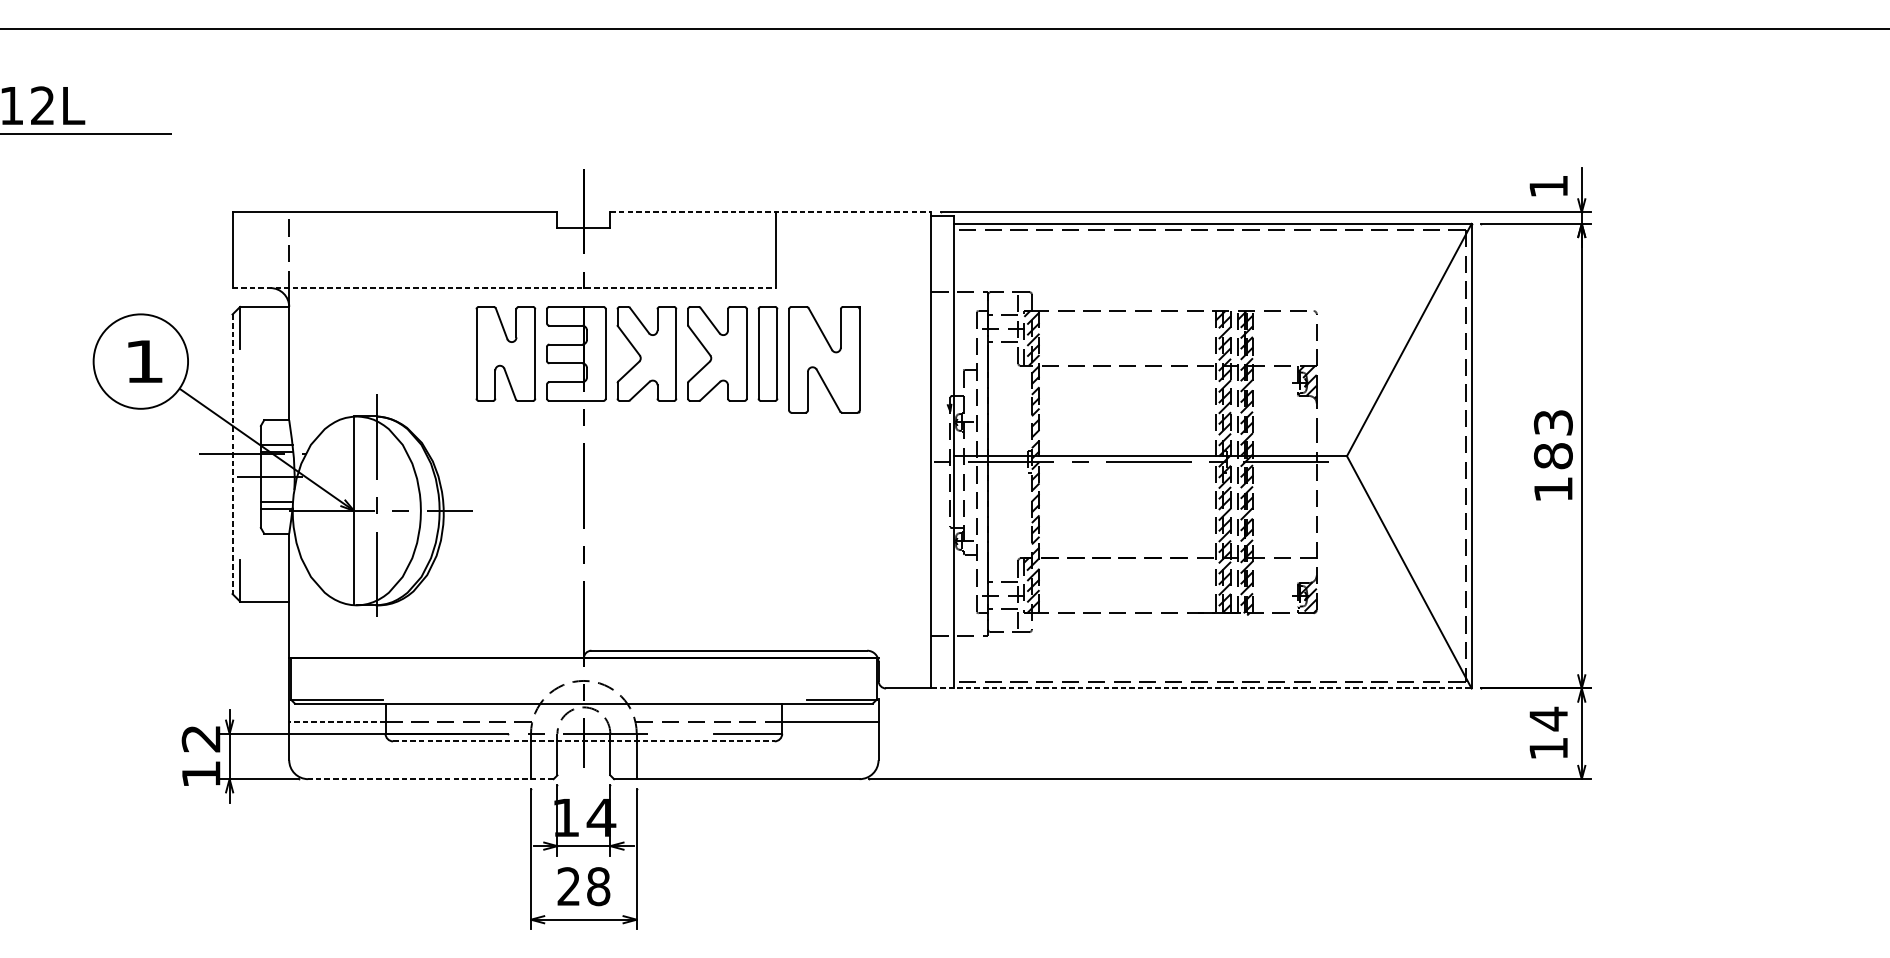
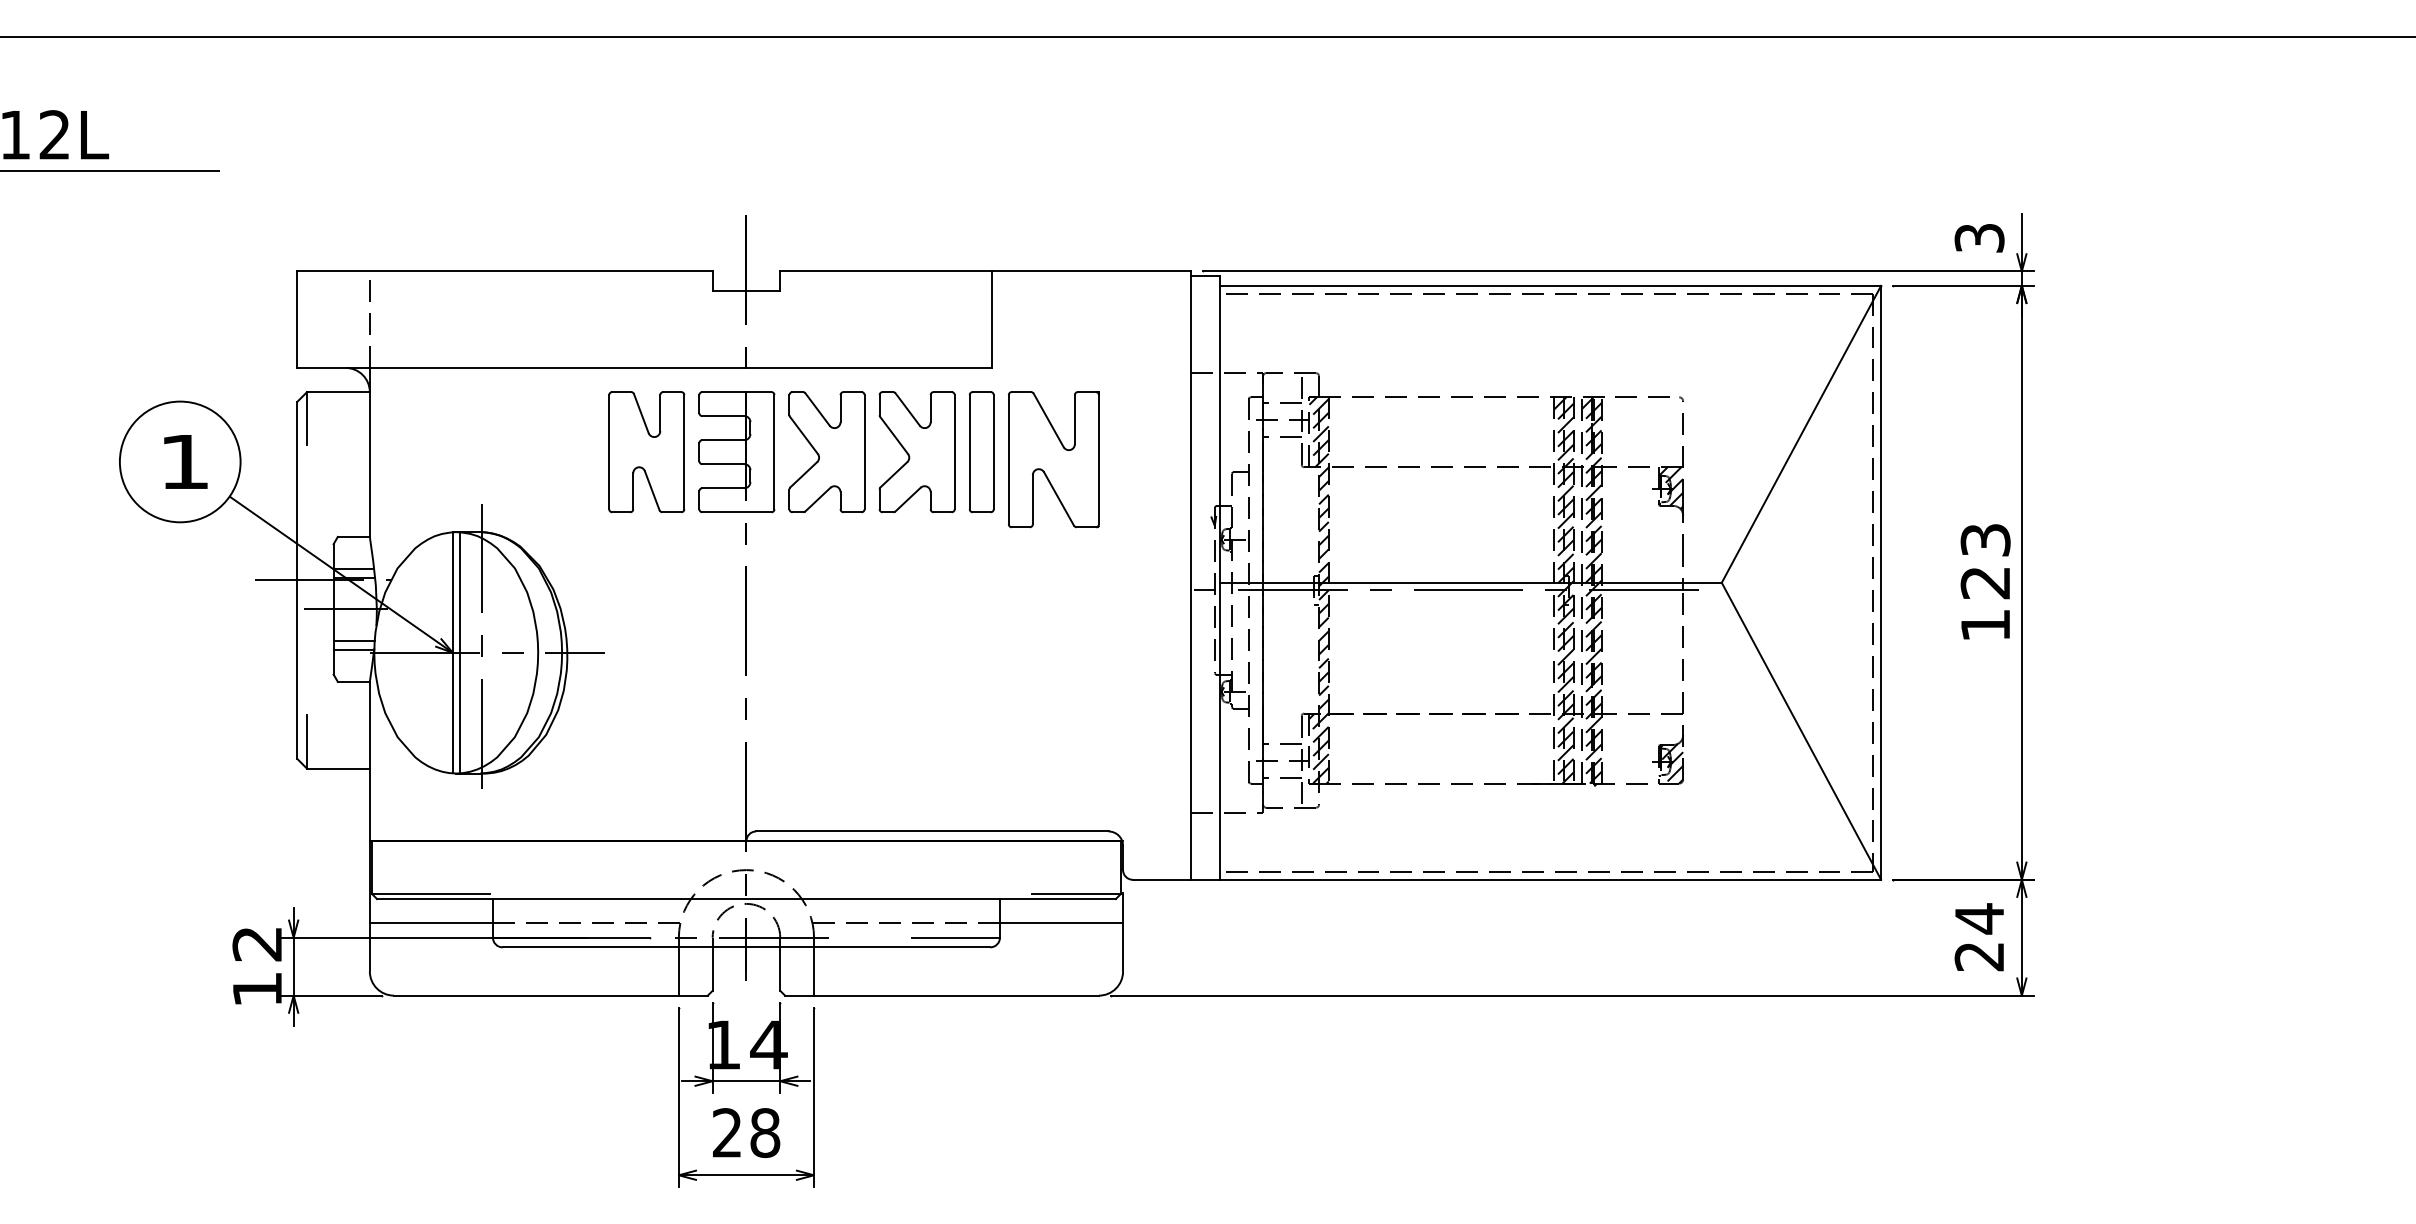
text: (1548, 186) -> (1979, 238), 1 -> 3
line: (770, 212) -> (985, 271), dashed -> solid
line: (504, 287) -> (645, 367), dashed -> solid
line: (232, 454) -> (297, 580), dashed -> solid
text: (1553, 455) -> (1985, 582), 183 -> 123
line: (359, 510) -> (459, 652), added
line: (1202, 688) -> (1536, 879), dashed -> solid
line: (337, 722) -> (431, 923), dashed -> solid
line: (583, 741) -> (746, 947), dashed -> solid
text: (1547, 749) -> (1978, 957), 14 -> 24
line: (430, 779) -> (550, 995), dashed -> solid

